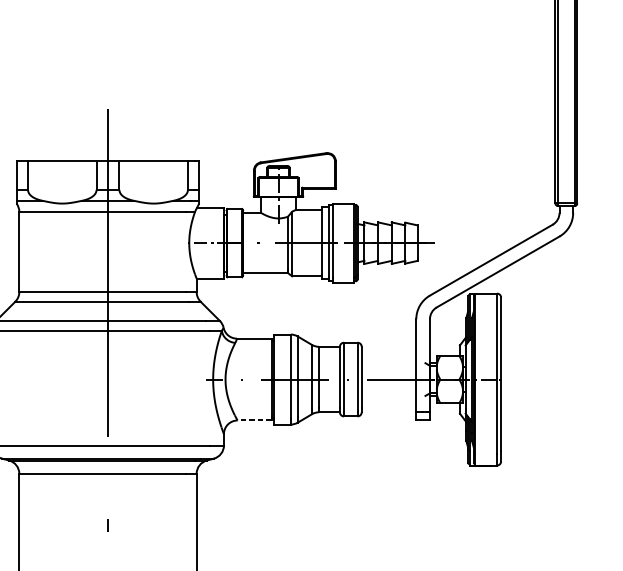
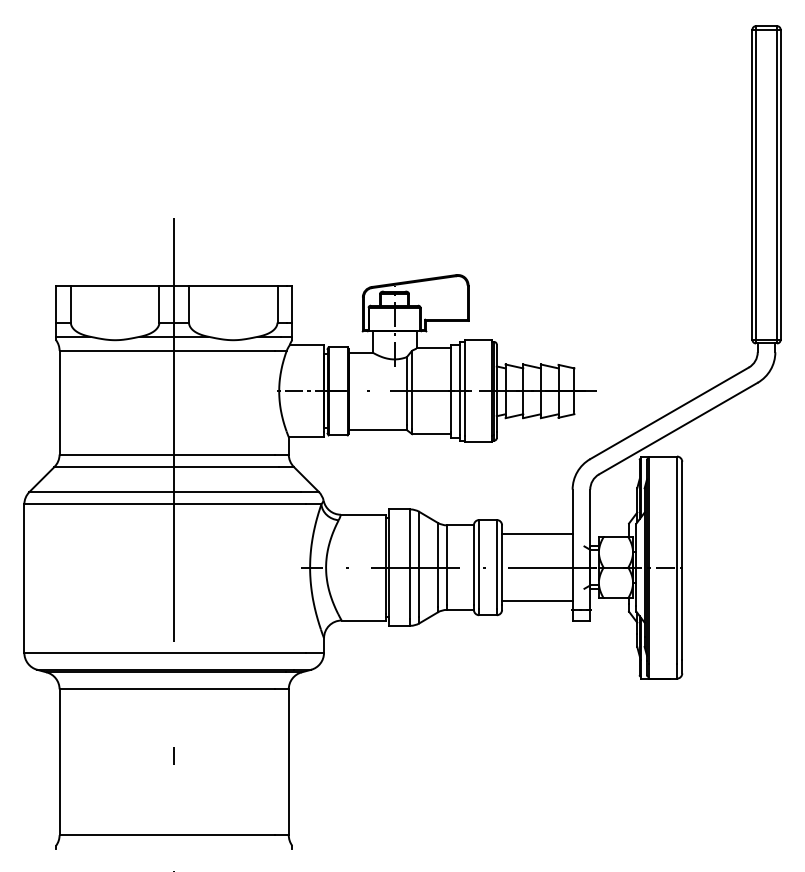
line: (389, 353) -> (537, 534), added
line: (389, 405) -> (537, 601), added
line: (254, 420) -> (363, 620), dashed -> solid

